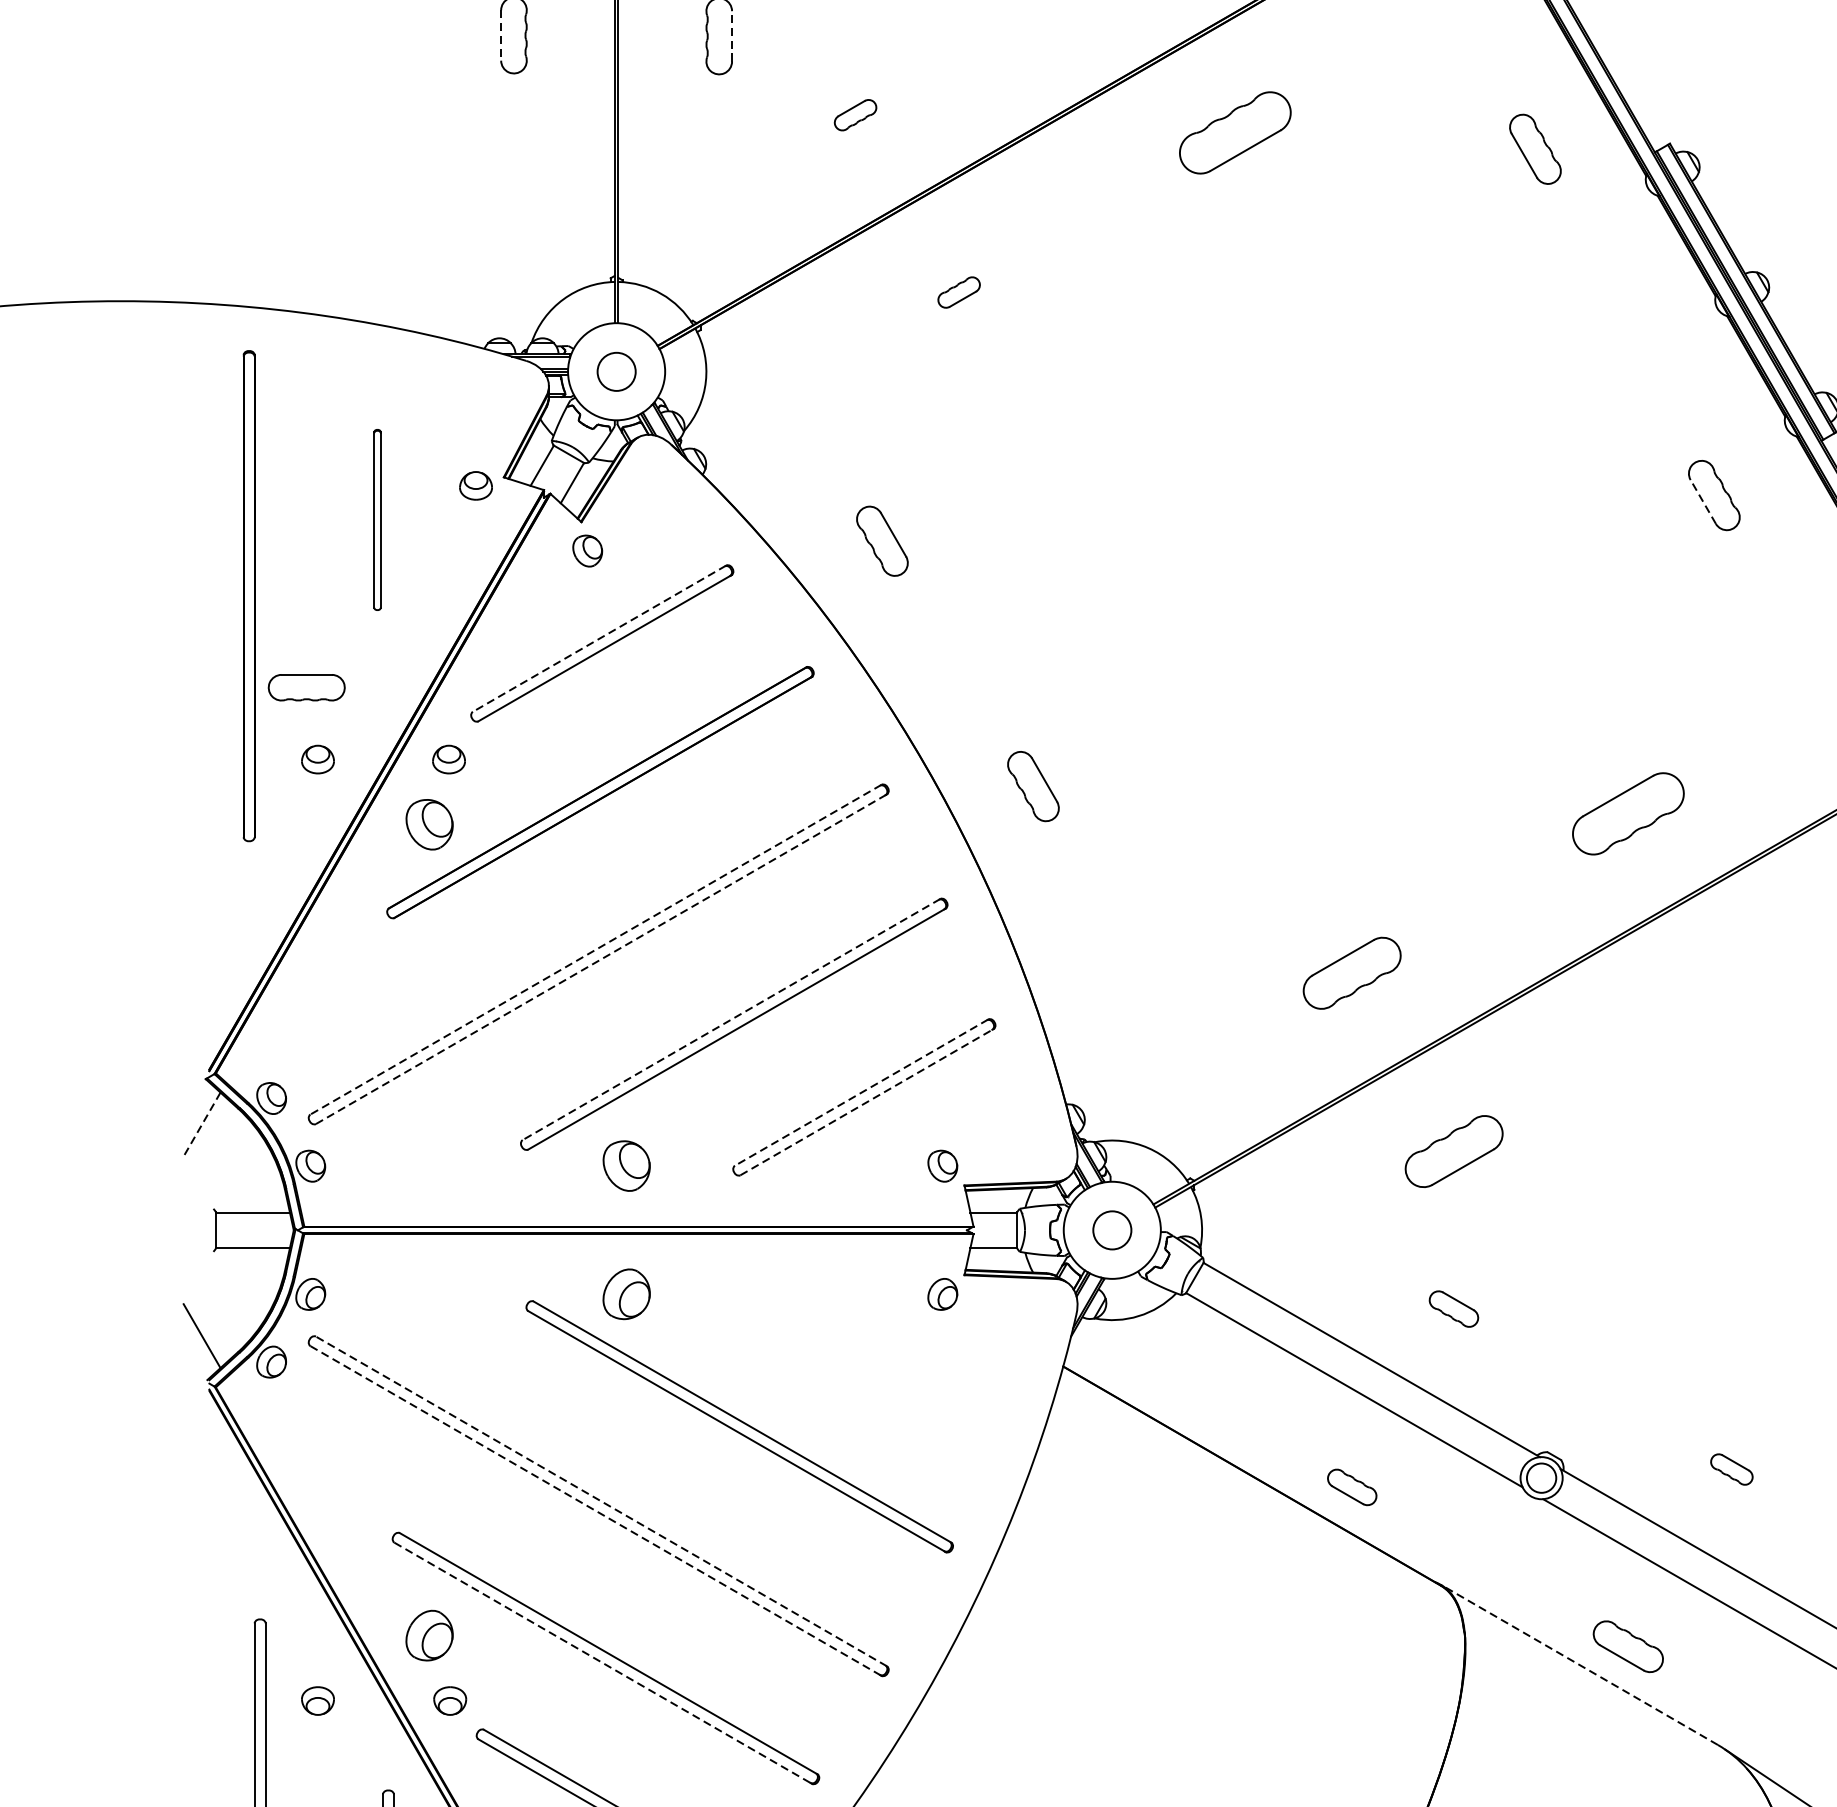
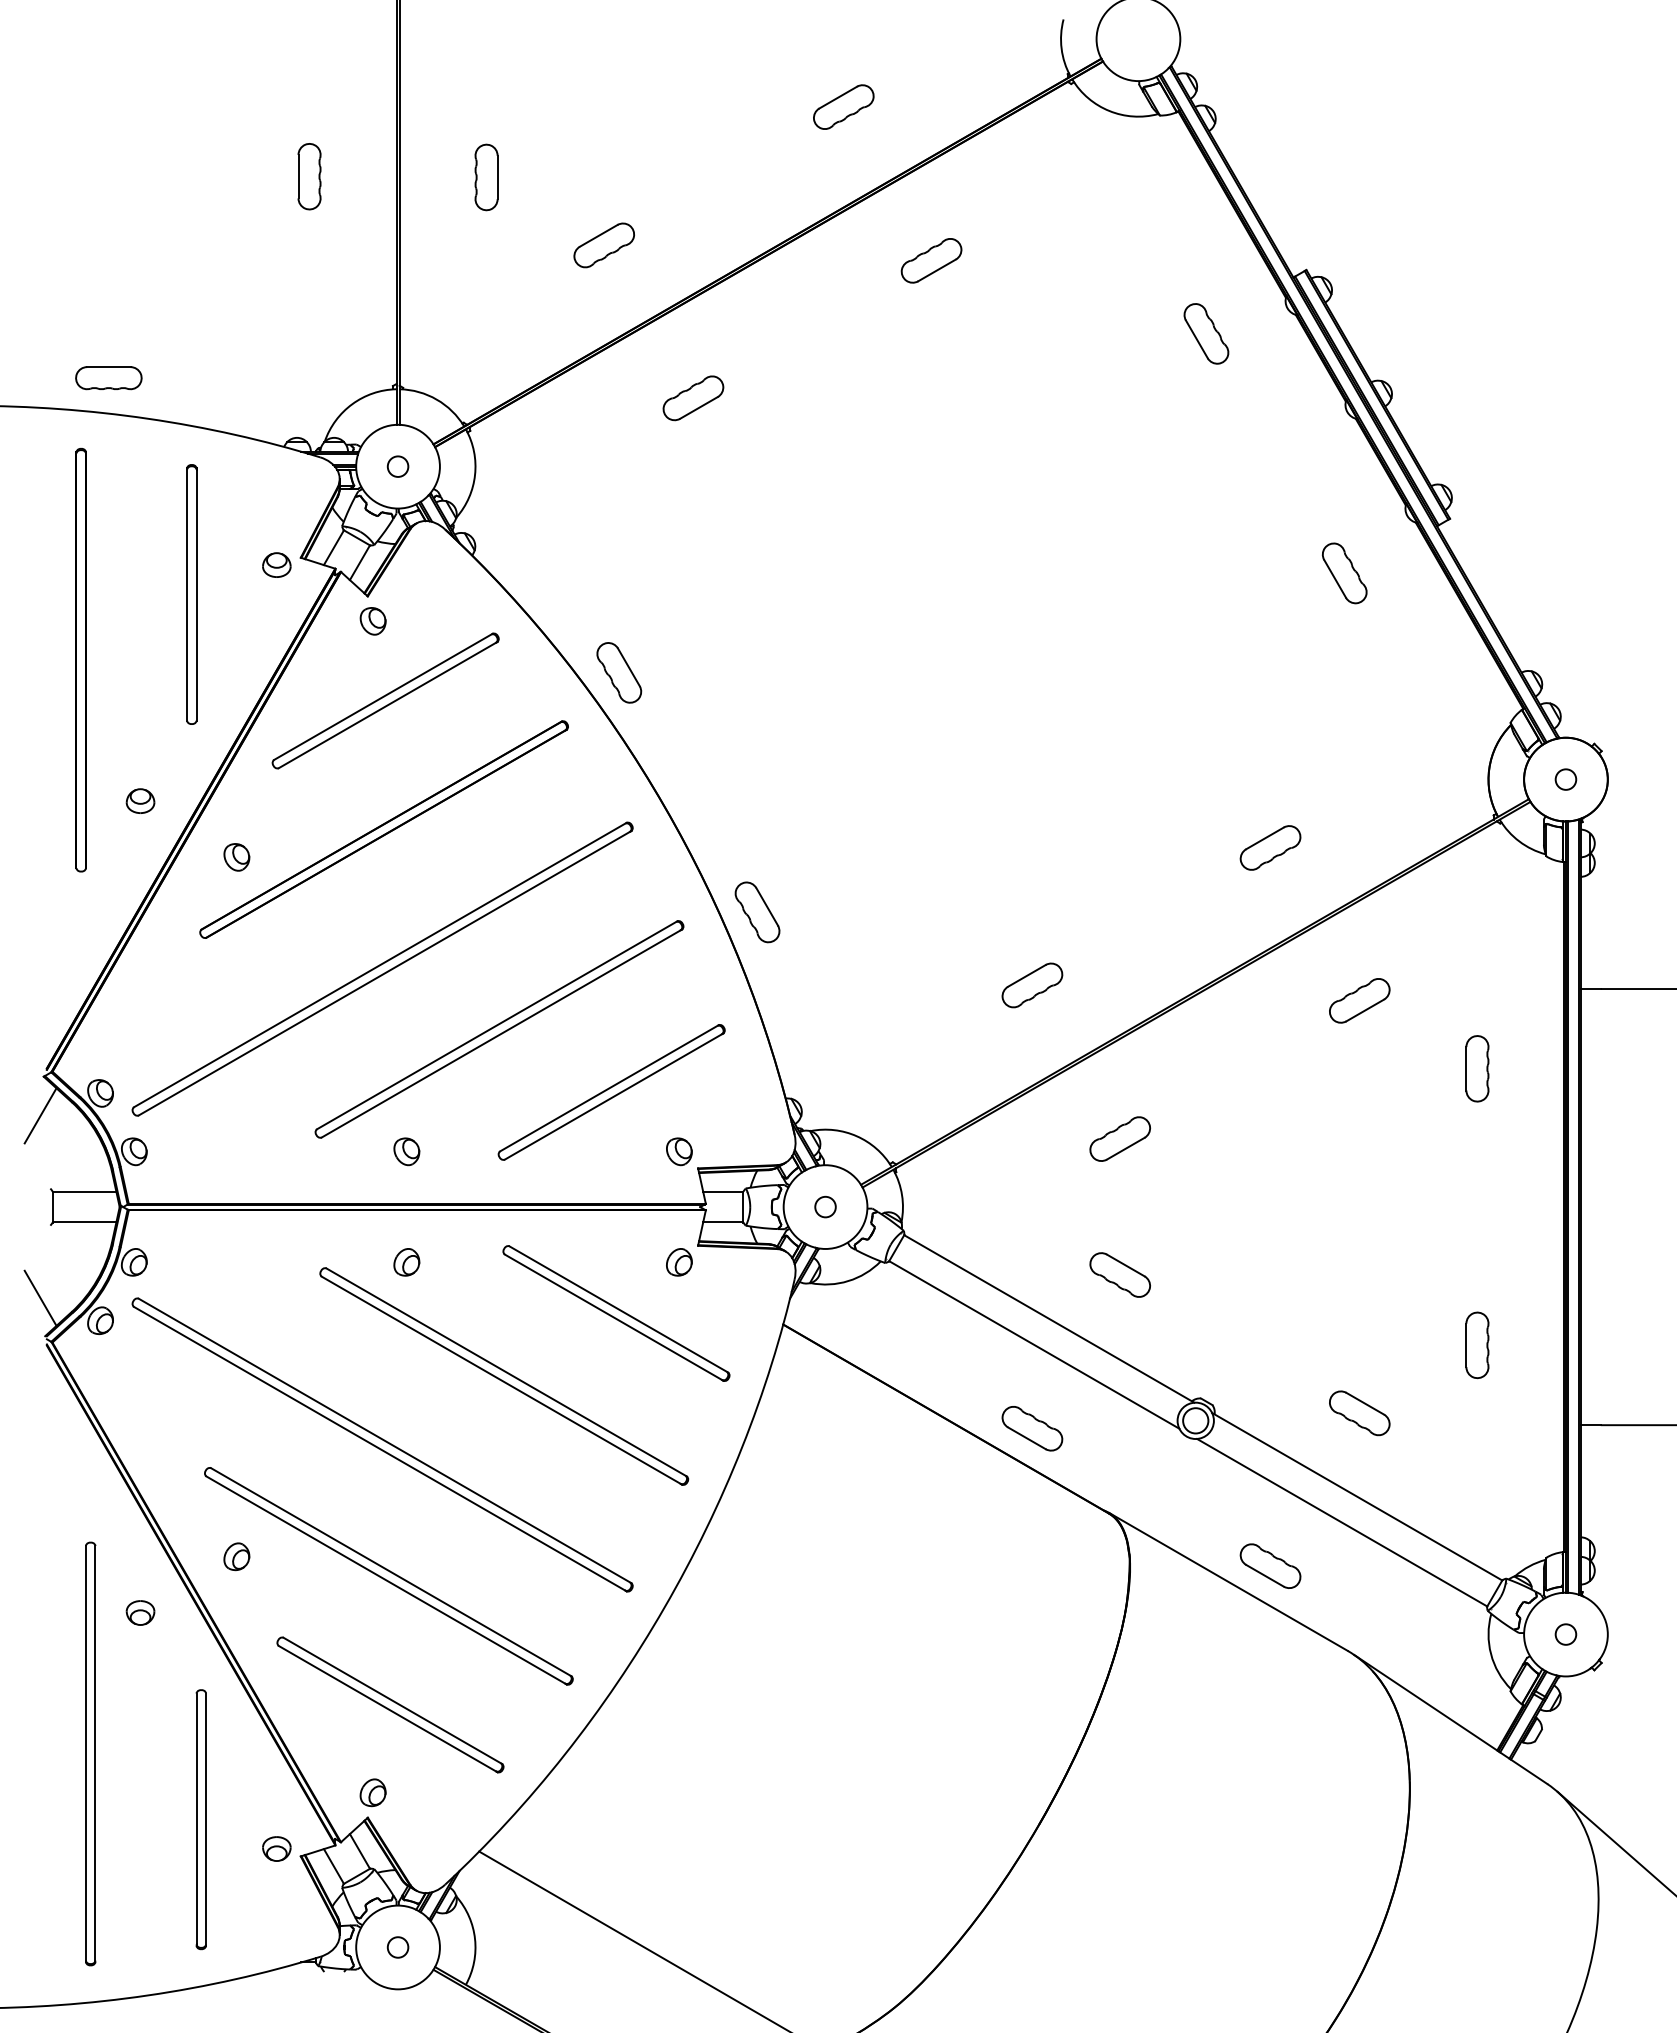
line: (501, 35) -> (298, 176), dashed -> solid
line: (731, 36) -> (497, 177), dashed -> solid
part: (854, 115) -> (603, 245), size x1.67
part: (1235, 132) -> (931, 260), size x0.62
part: (1535, 148) -> (1206, 333), moved
part: (959, 292) -> (693, 398), size x1.67
circle: (615, 371) -> (397, 466), size x0.62
line: (1703, 501) -> (1335, 578), dashed -> solid
part: (377, 519) -> (191, 594), size x1.67
part: (882, 540) -> (619, 672), moved
line: (598, 639) -> (382, 697), dashed -> solid
part: (306, 688) -> (108, 378), moved
part: (448, 758) -> (253, 800), removed
part: (1033, 786) -> (757, 912), moved
part: (1628, 813) -> (1270, 847), size x0.62
part: (429, 824) -> (236, 857), size x0.62
line: (595, 950) -> (379, 965), dashed -> solid
line: (602, 959) -> (385, 973), dashed -> solid
part: (1352, 973) -> (1032, 985), size x0.71
part: (1731, 990) -> (1359, 1000), added
line: (731, 1019) -> (497, 1025), dashed -> solid
line: (860, 1092) -> (608, 1088), dashed -> solid
line: (867, 1102) -> (614, 1096), dashed -> solid
line: (201, 1124) -> (40, 1115), dashed -> solid
part: (1453, 1150) -> (1119, 1138), size x0.71
part: (626, 1165) -> (406, 1151), size x0.62
circle: (1112, 1229) -> (825, 1206), size x0.62
part: (626, 1294) -> (406, 1262), size x0.62
part: (1453, 1308) -> (1119, 1274), size x1.43
part: (869, 1353) -> (616, 1313), added
part: (1731, 1469) -> (1359, 1413), size x1.67
part: (1352, 1487) -> (1032, 1428), size x1.43
line: (600, 1500) -> (384, 1440), dashed -> solid
line: (596, 1511) -> (380, 1449), dashed -> solid
part: (429, 1635) -> (236, 1556), size x0.62
line: (603, 1663) -> (386, 1580), dashed -> solid
line: (1579, 1664) -> (1228, 1581), dashed -> solid
part: (450, 1700) -> (254, 1612), removed

